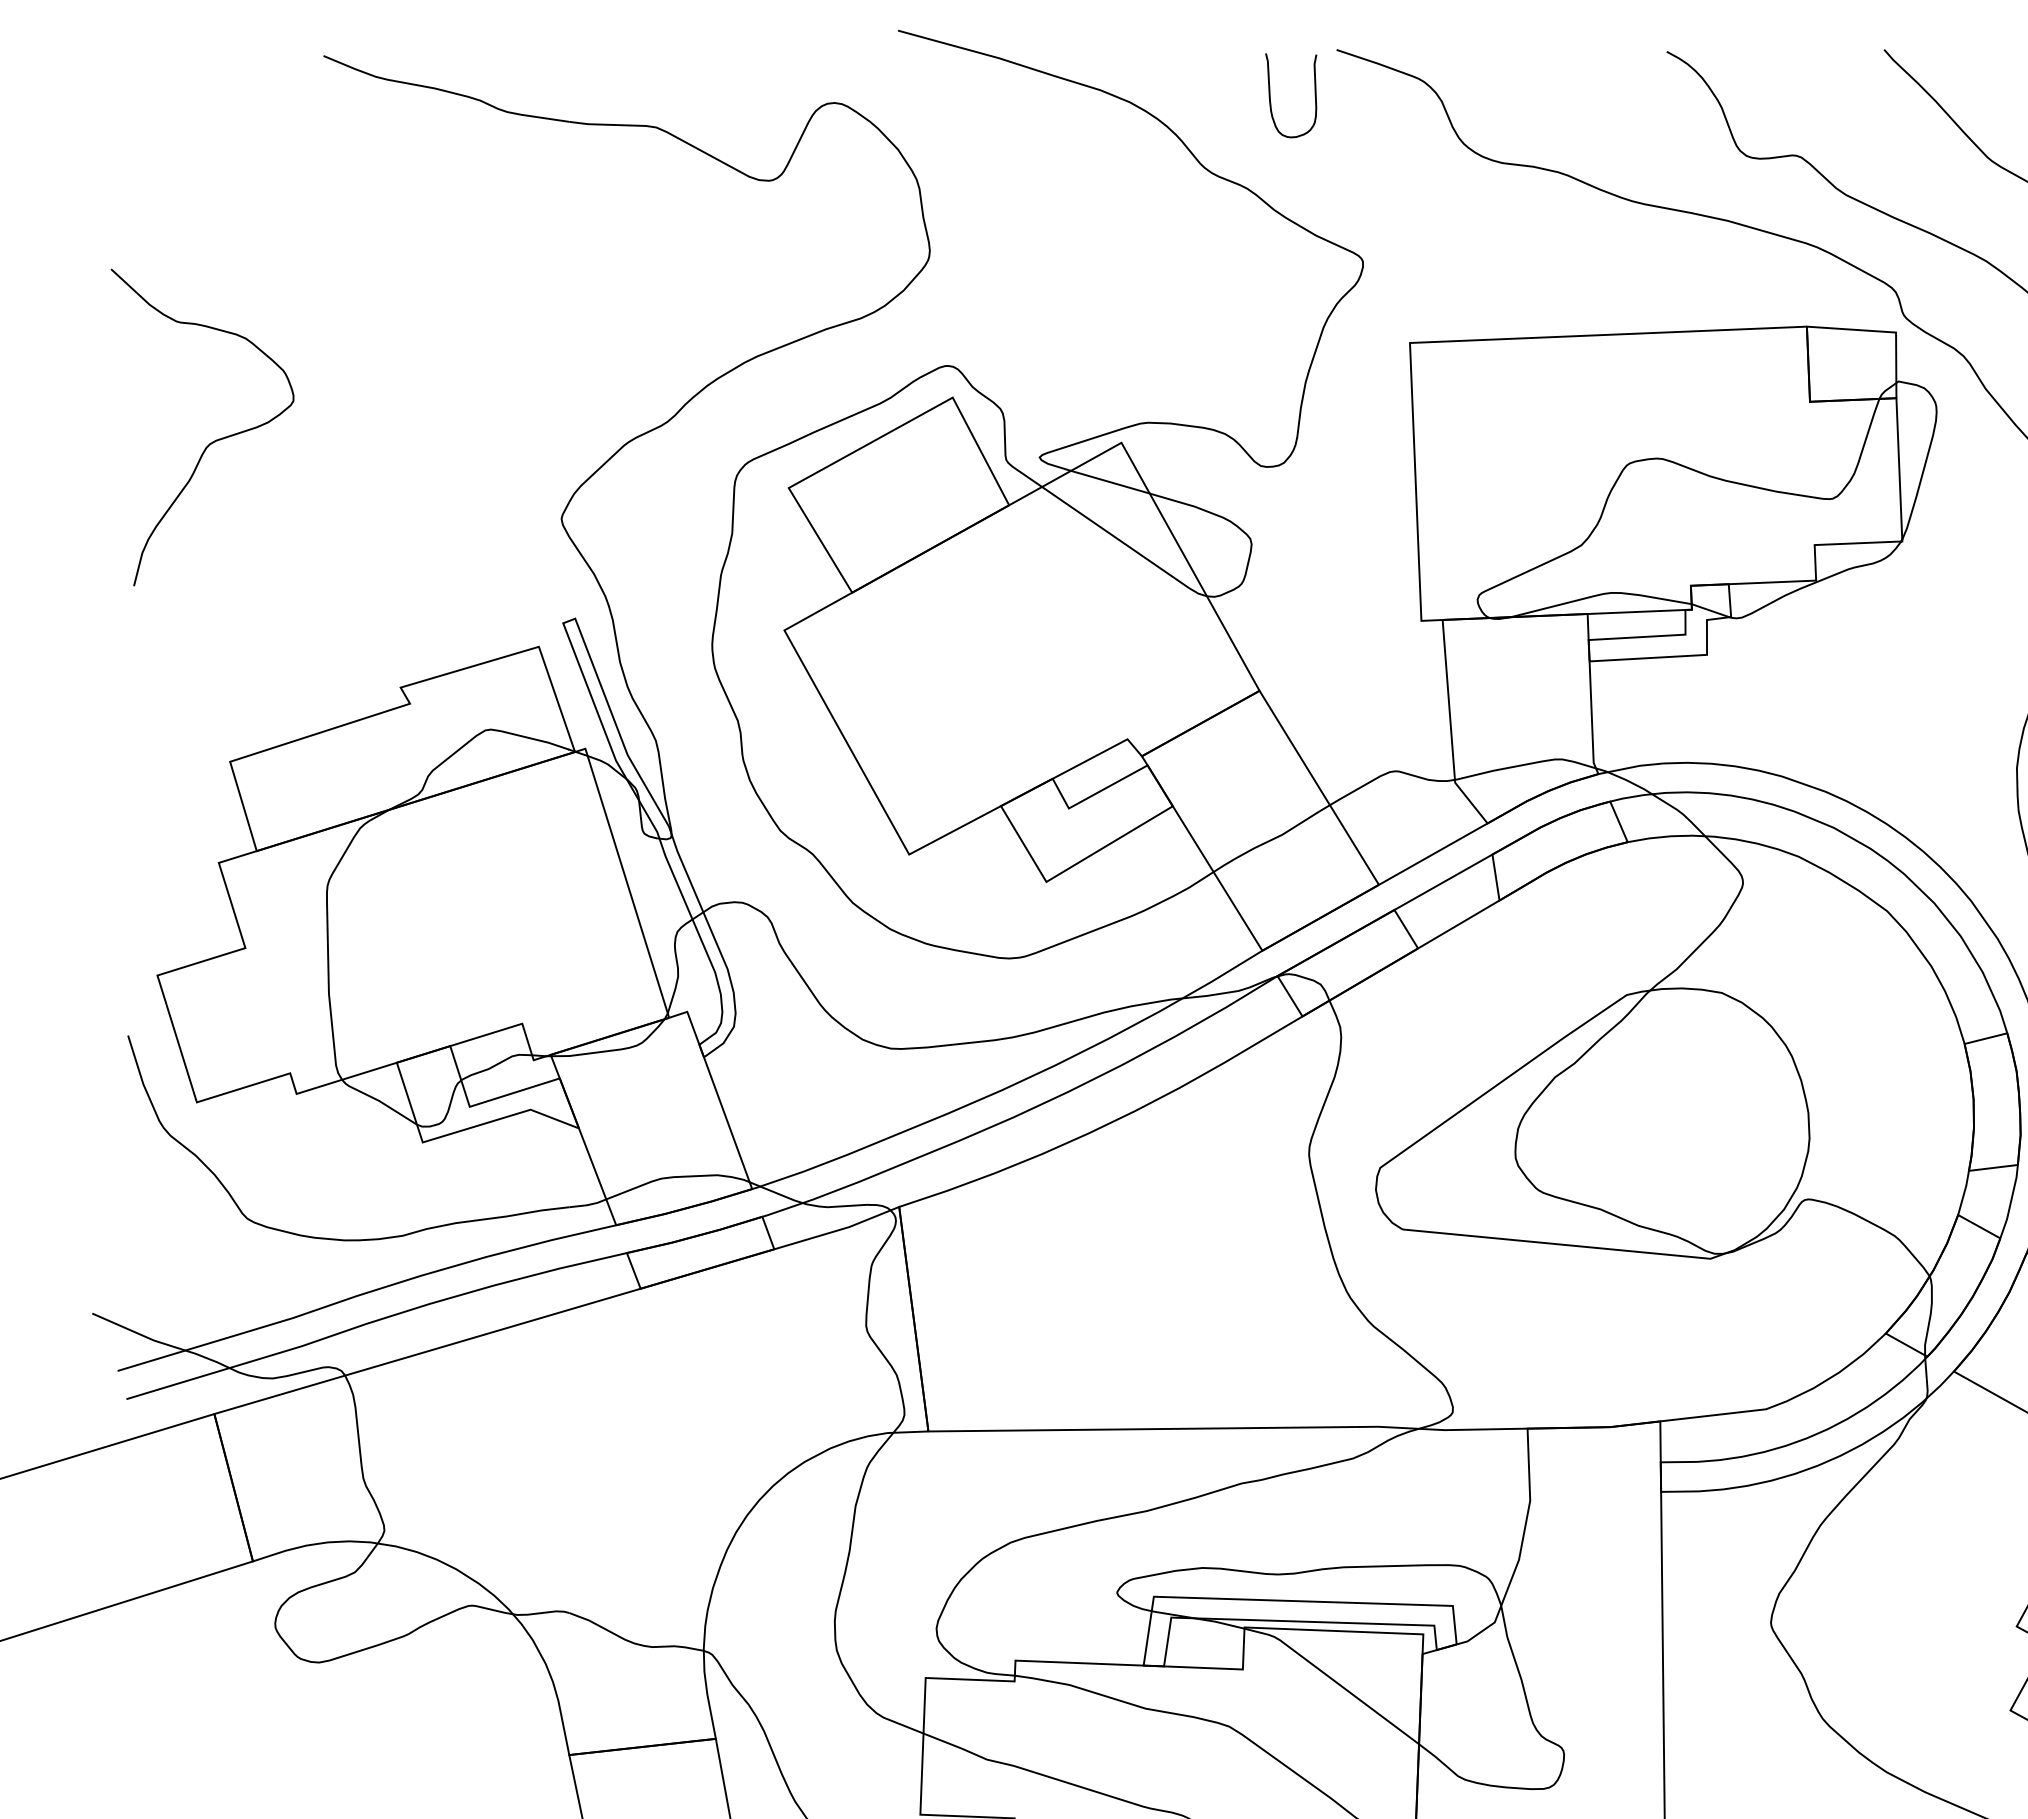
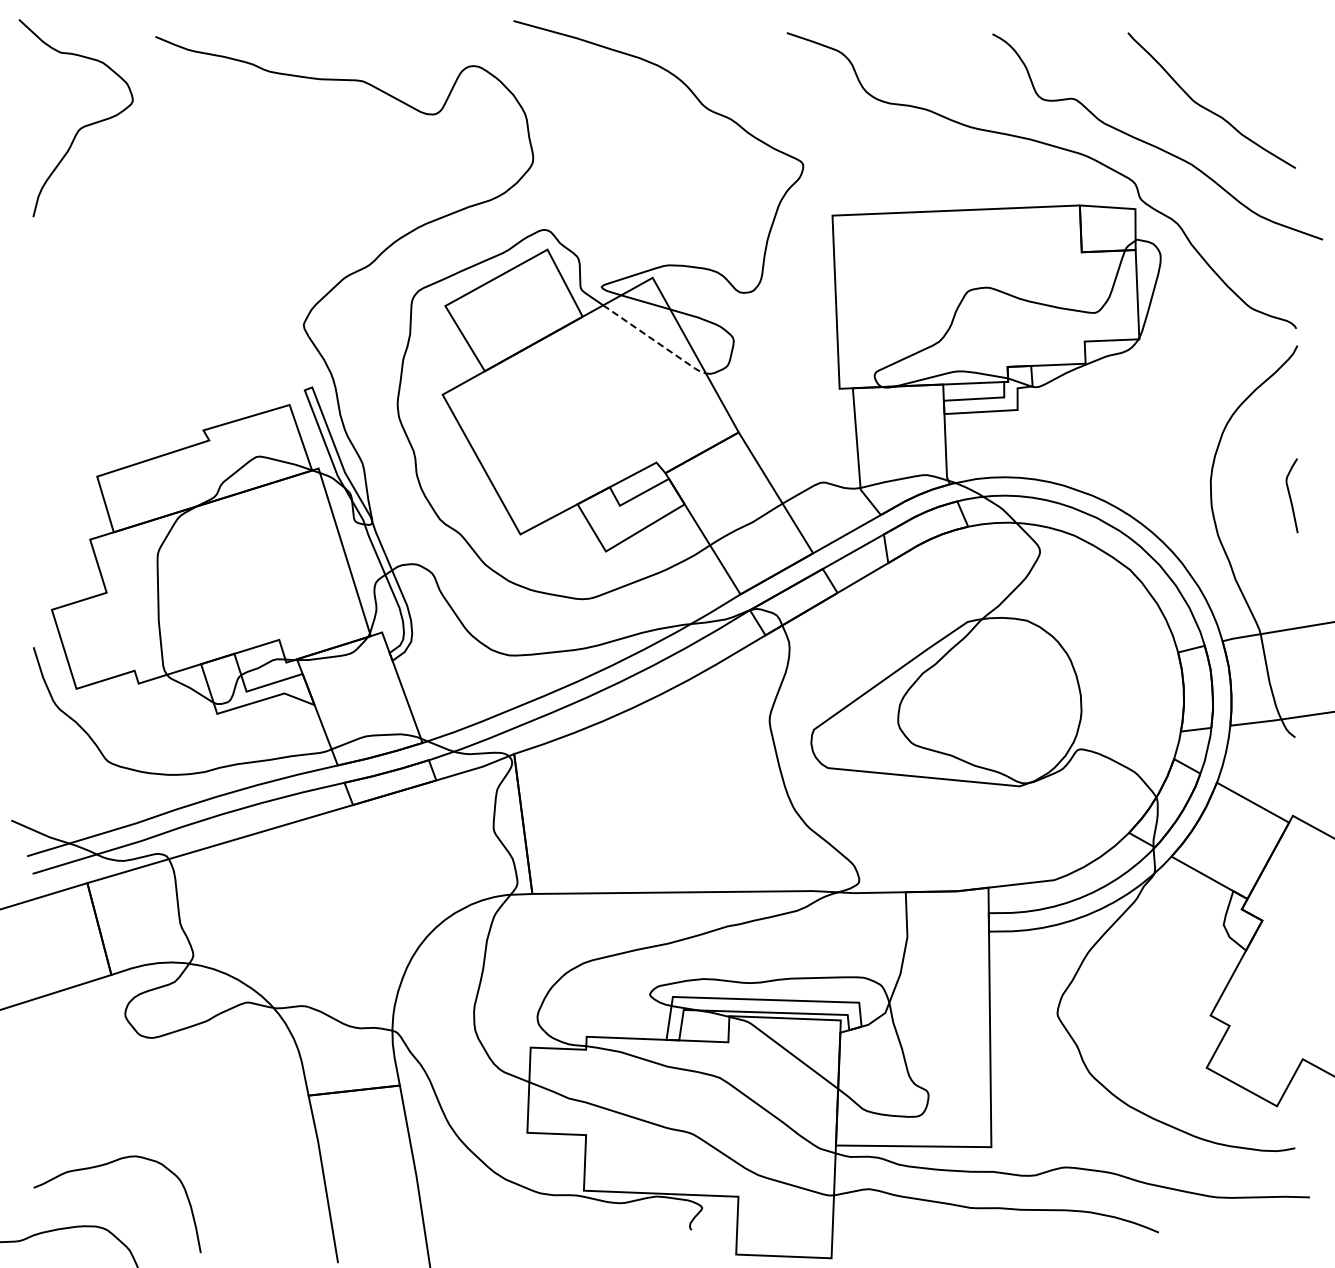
curve: (1271, 98) -> (746, 63), removed
curve: (209, 442) -> (80, 127), moved
line: (1125, 544) -> (655, 341), solid -> dashed

